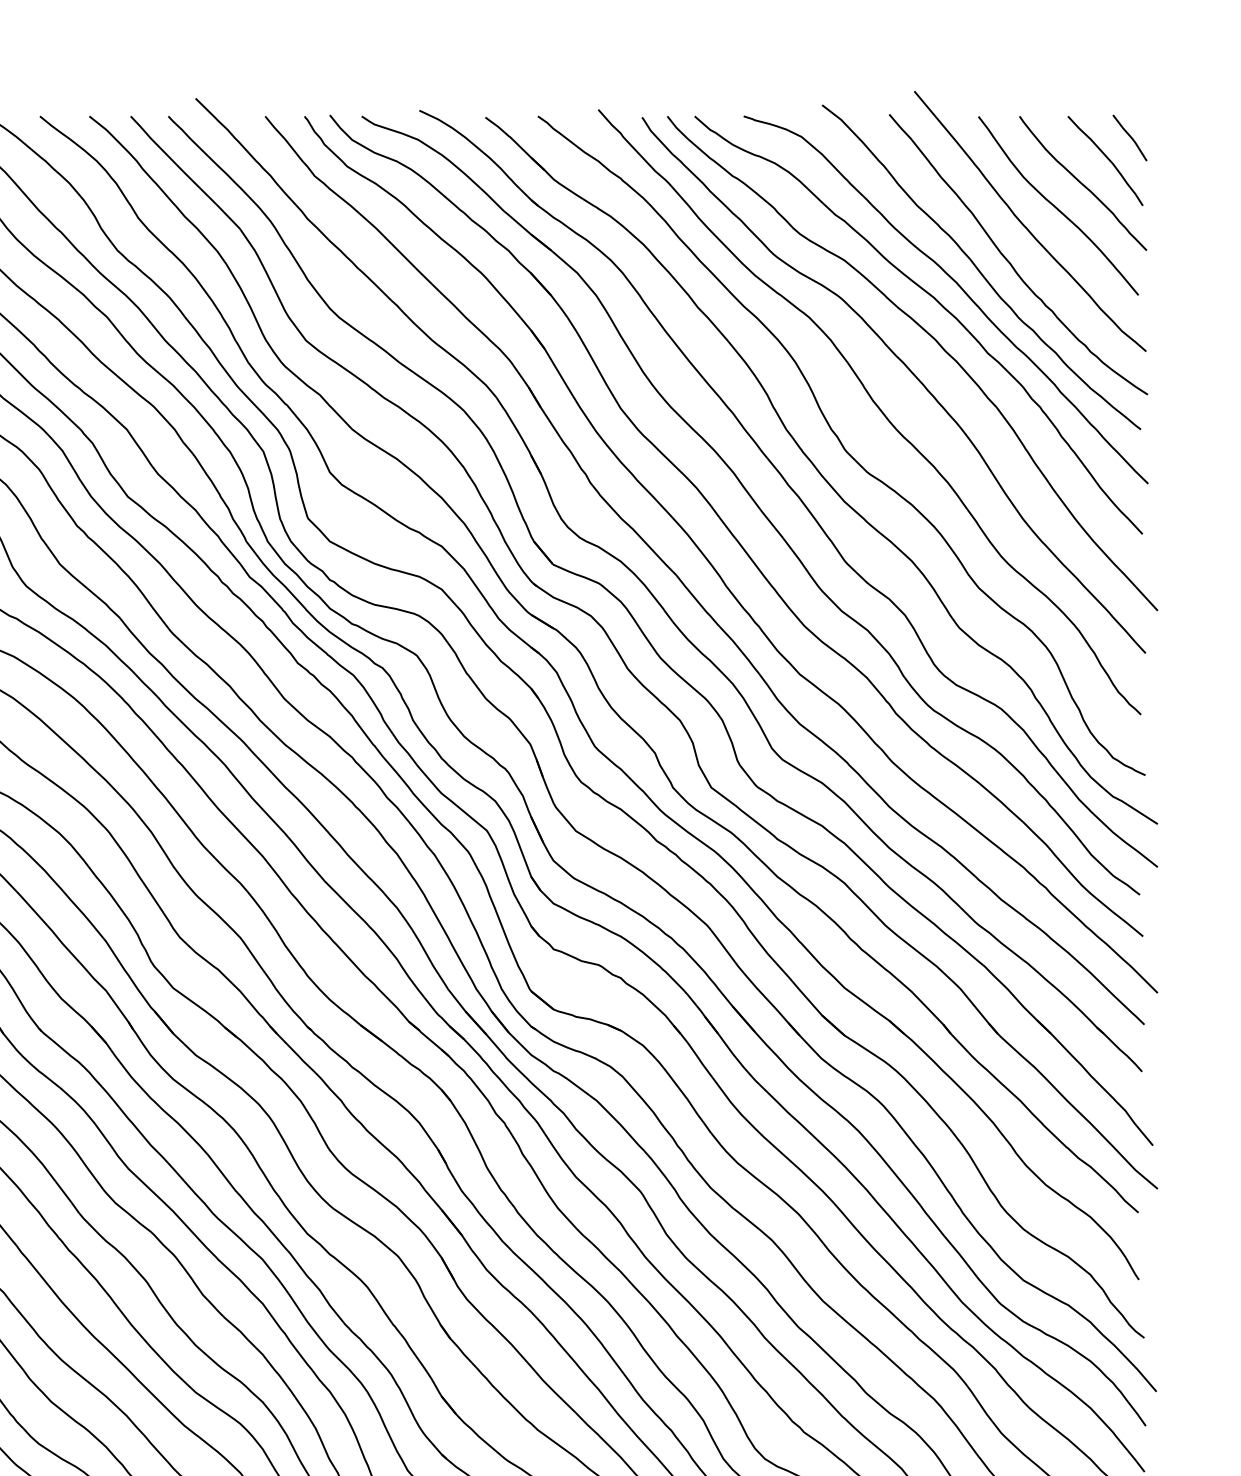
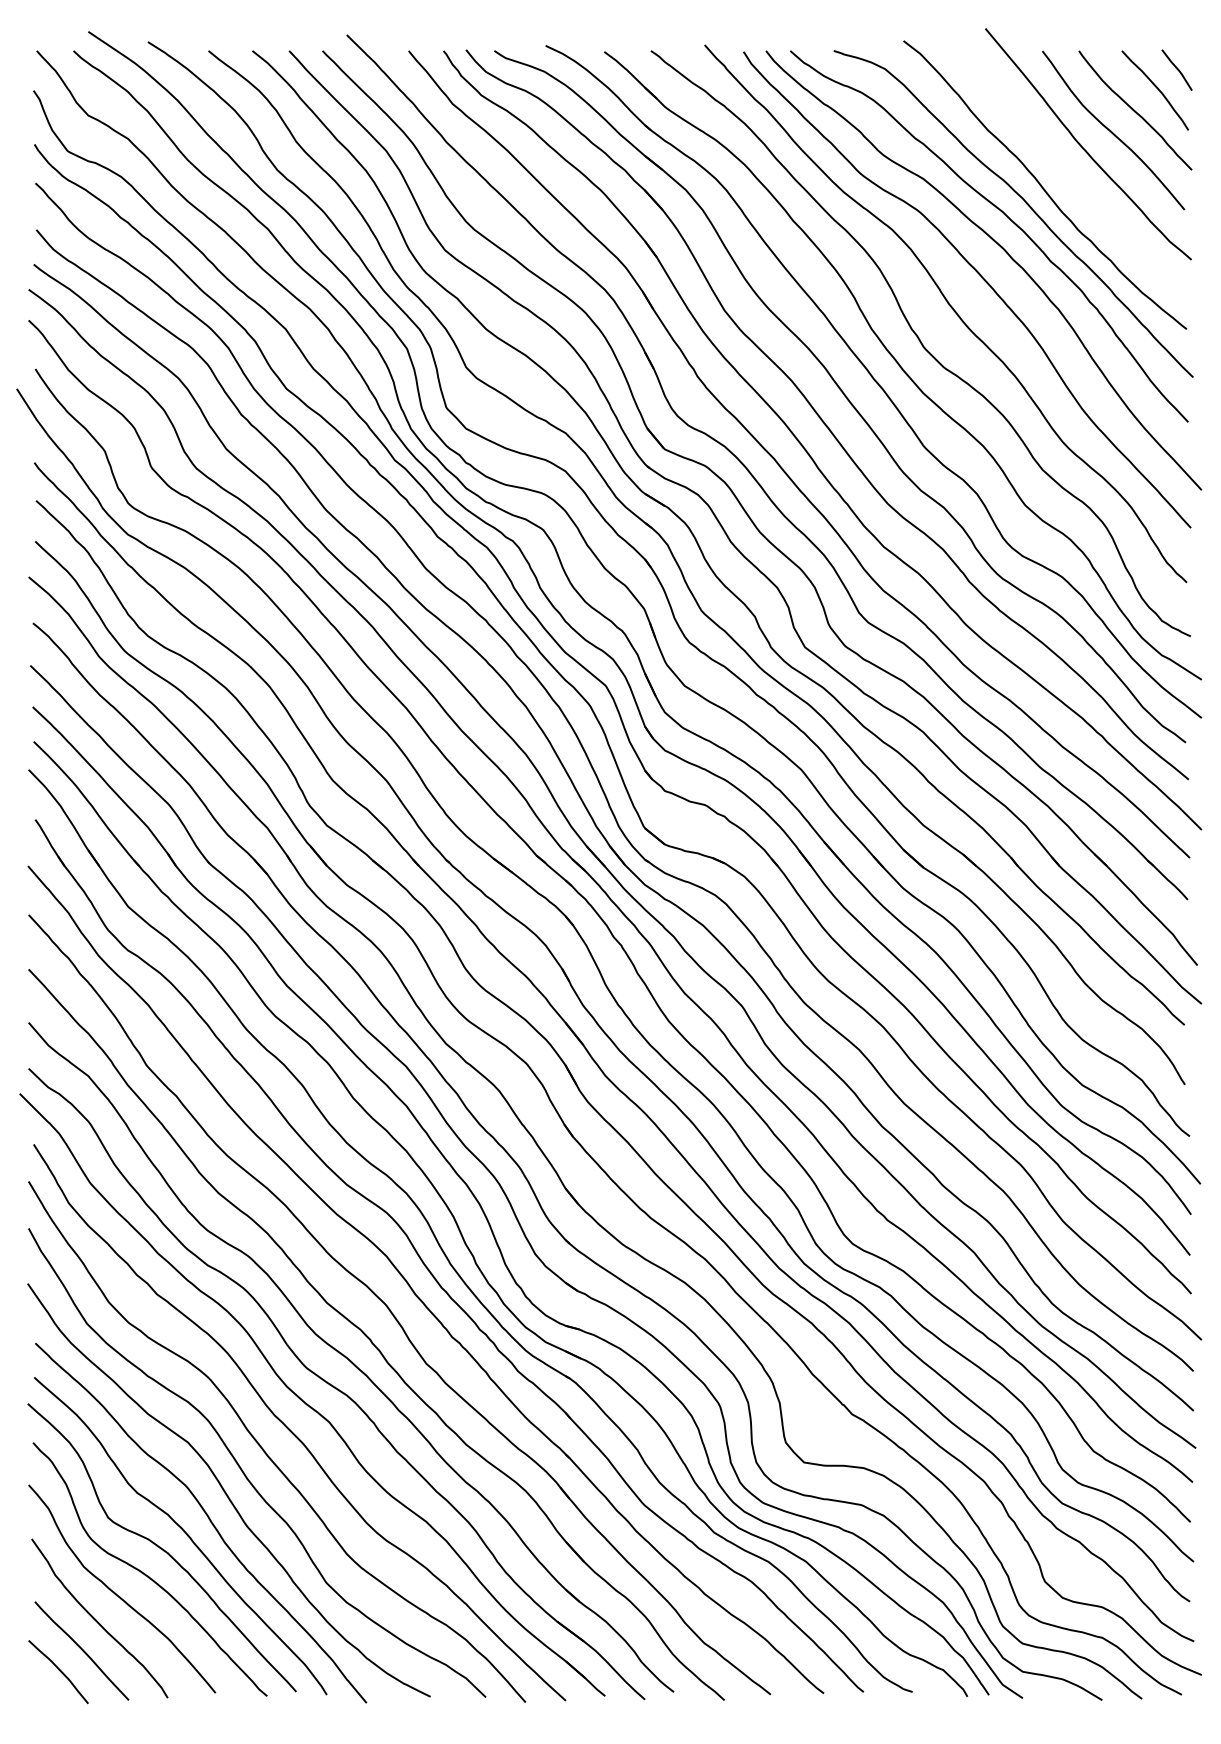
curve: (1007, 258) -> (1068, 177), removed

